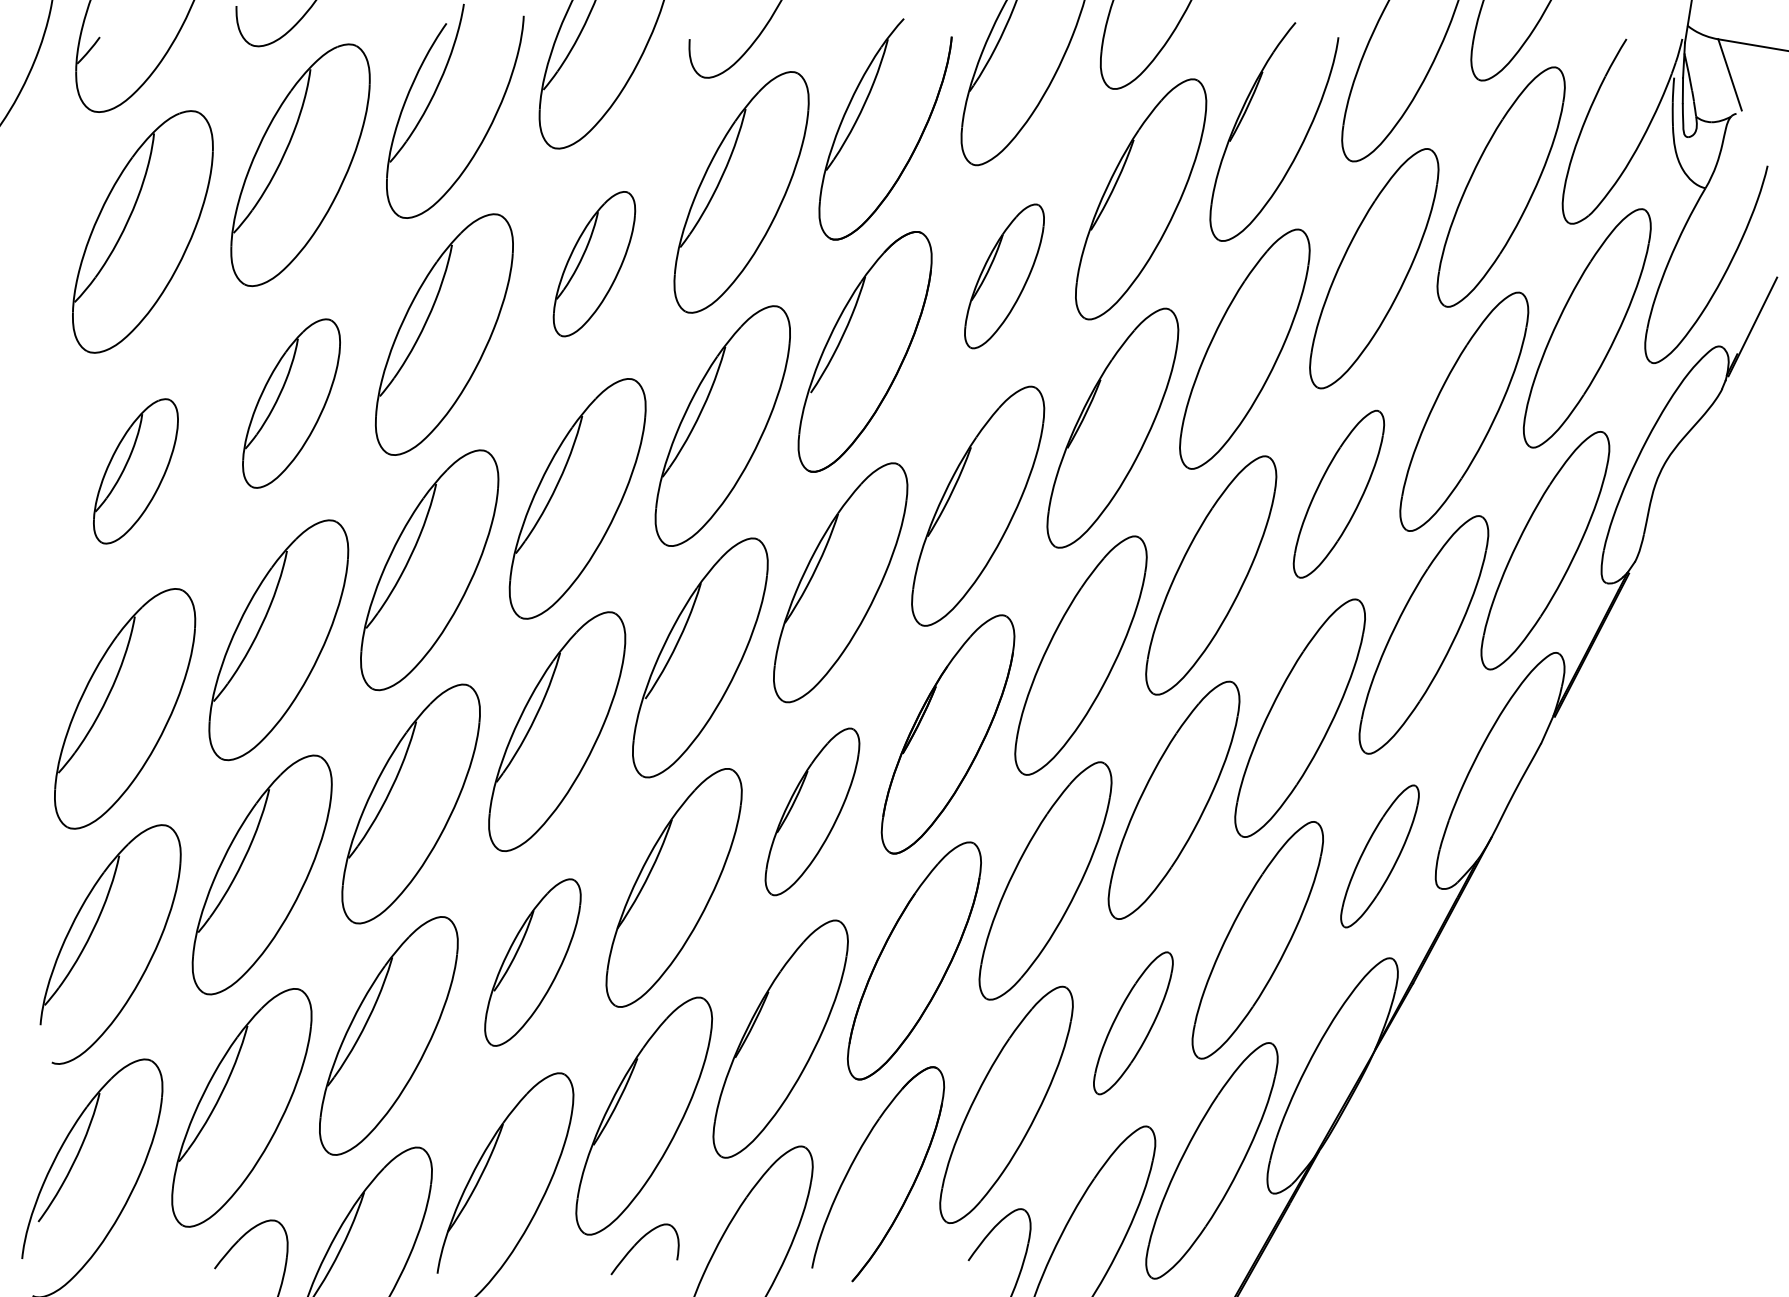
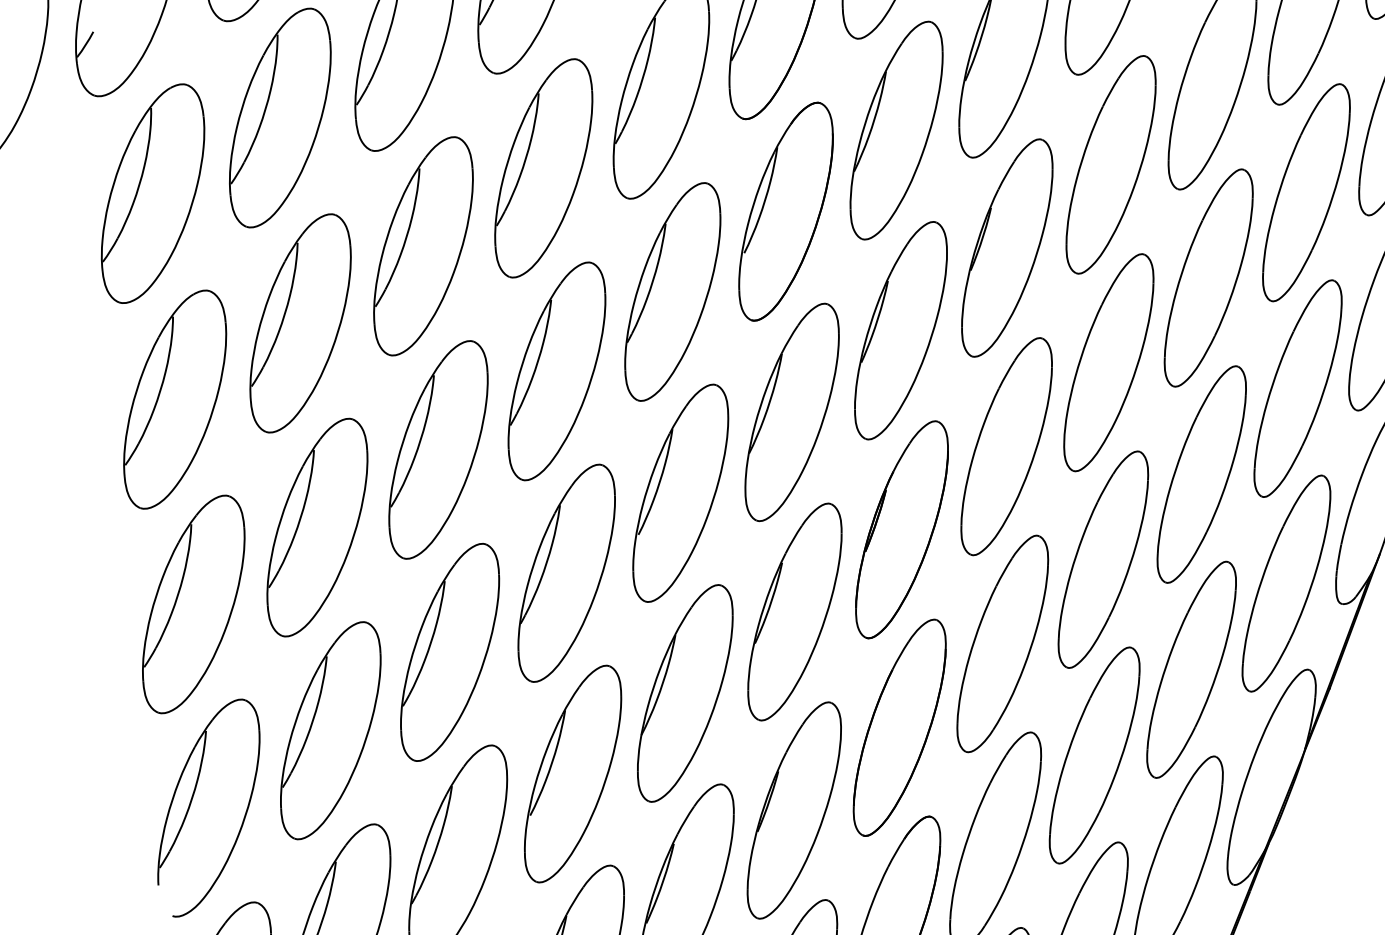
part: (594, 263) -> (543, 167), size x1.67
part: (1004, 276) -> (896, 130), size x1.67
part: (291, 403) -> (300, 323), size x1.43
part: (135, 471) -> (174, 399), size x1.67
part: (1338, 494) -> (1208, 278), size x1.43
part: (812, 811) -> (794, 611), size x1.43
part: (1379, 856) -> (1286, 583), size x1.67
part: (532, 962) -> (572, 773), size x1.43
part: (1133, 1023) -> (1094, 755), size x1.67

